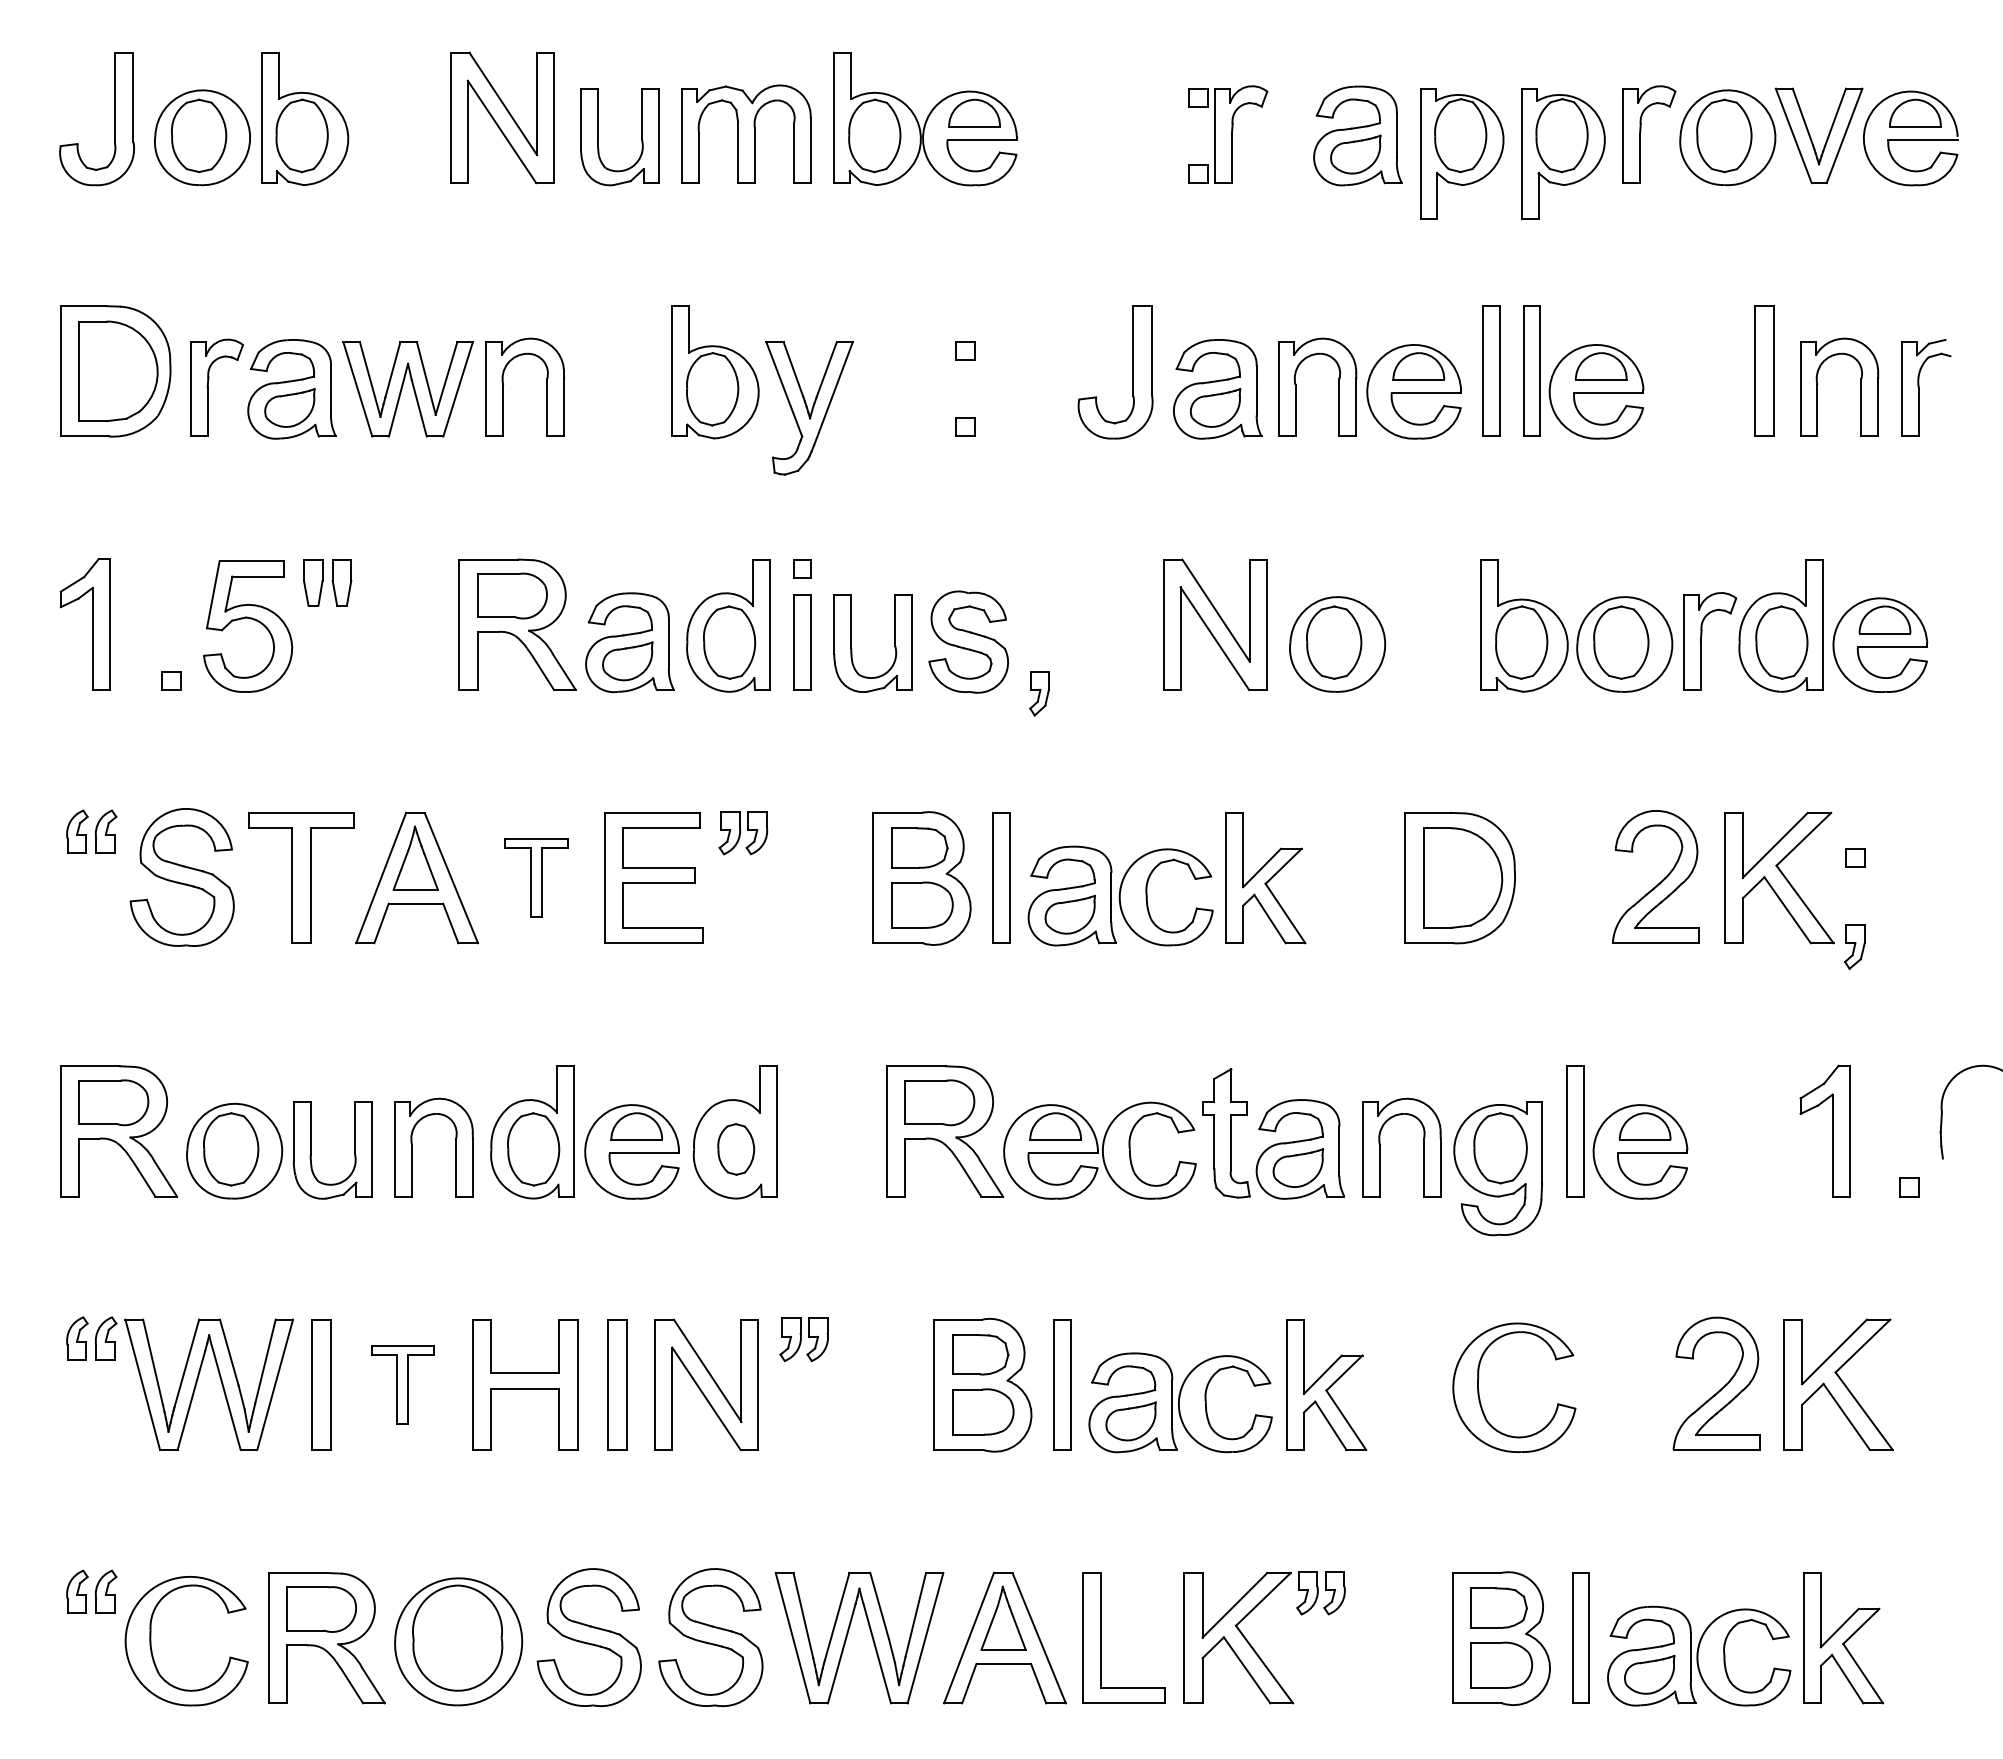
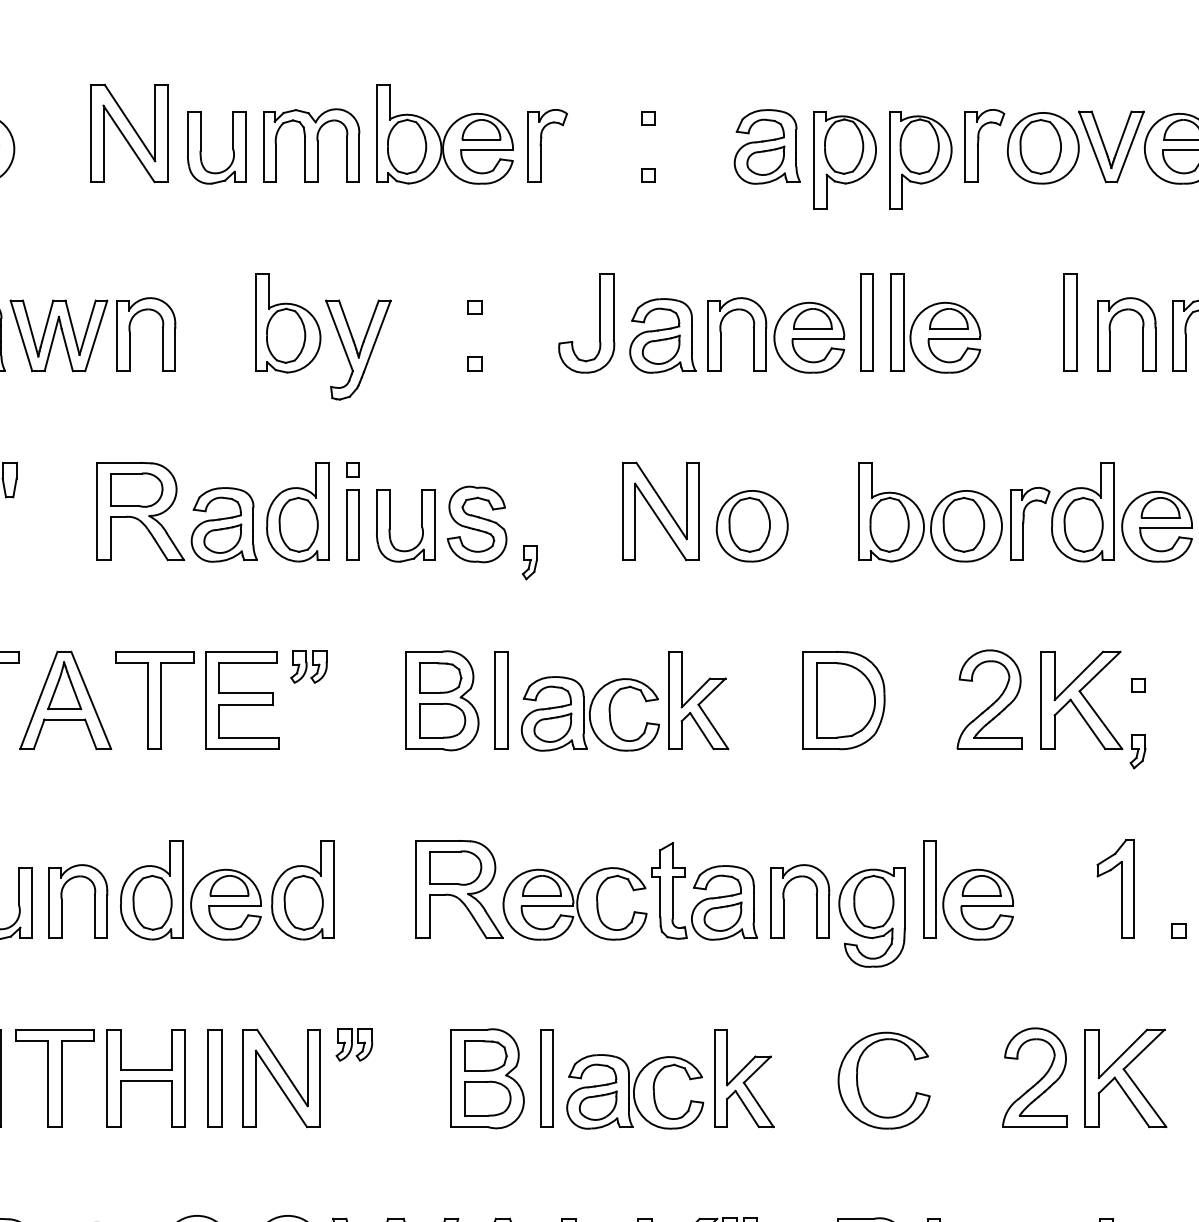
part: (1233, 130) -> (541, 142), moved
part: (536, 877) -> (154, 700), size x1.67
part: (735, 1149) -> (303, 902), size x1.43
part: (402, 1384) -> (54, 1078), size x1.67

